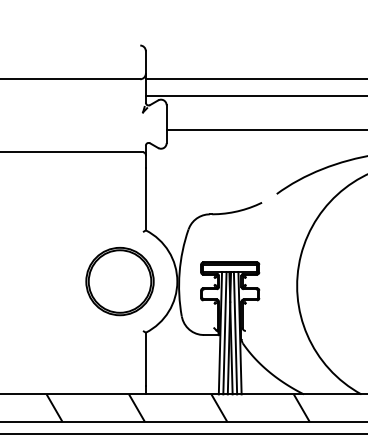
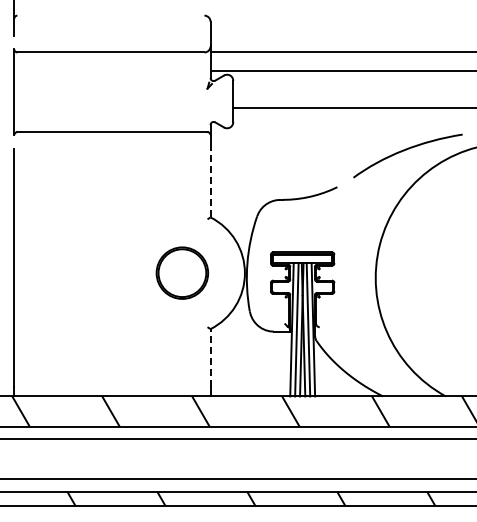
line: (145, 198) -> (210, 182), solid -> dashed
part: (120, 280) -> (182, 272), size x0.7
line: (145, 358) -> (210, 357), solid -> dashed

